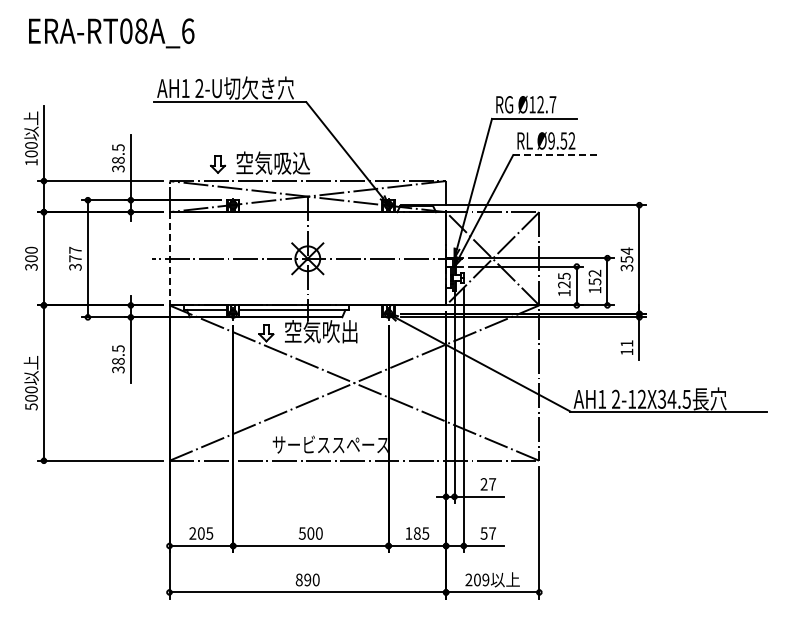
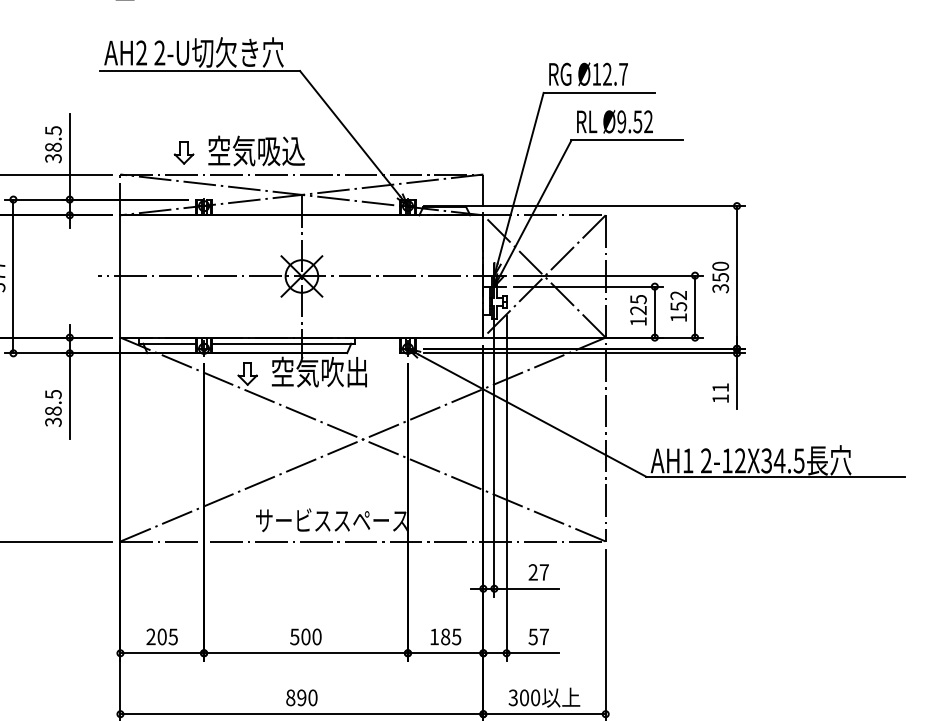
text: (185, 88) -> (141, 53), AH1 -> AH2
line: (555, 155) -> (626, 140), dashed -> solid
text: (626, 250) -> (720, 265), 354 -> 350
line: (169, 258) -> (120, 276), dashed -> solid
text: (477, 579) -> (524, 697), 209 -> 300

